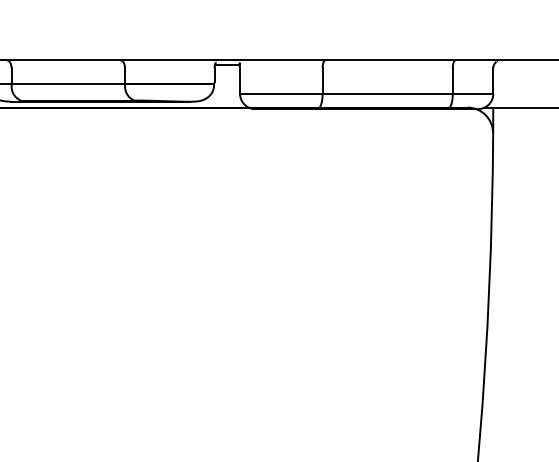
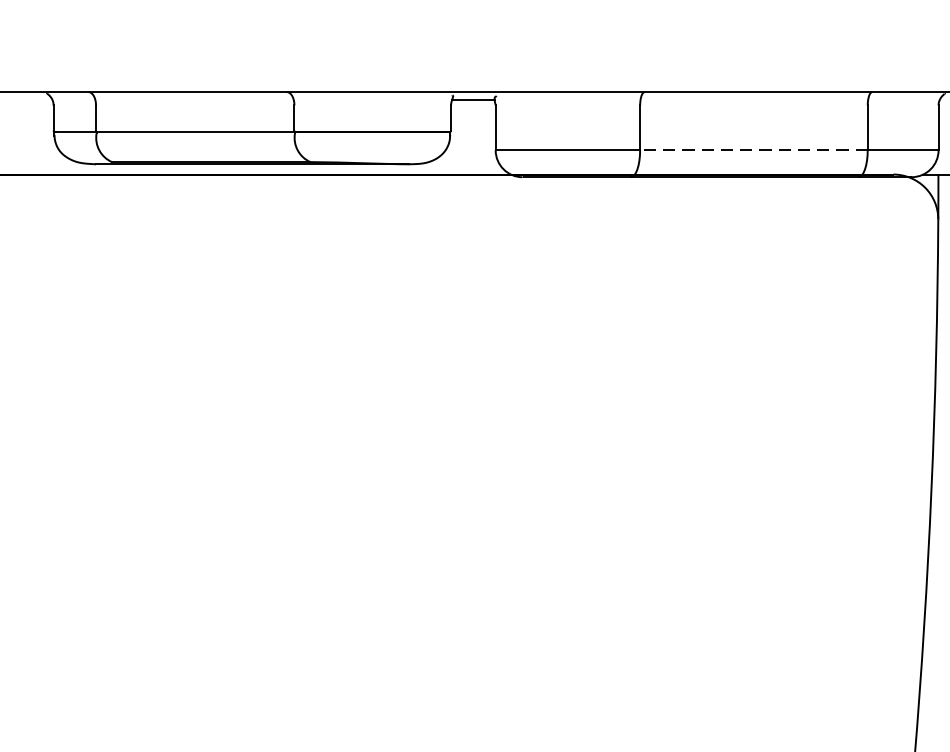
line: (387, 93) -> (753, 149), solid -> dashed

